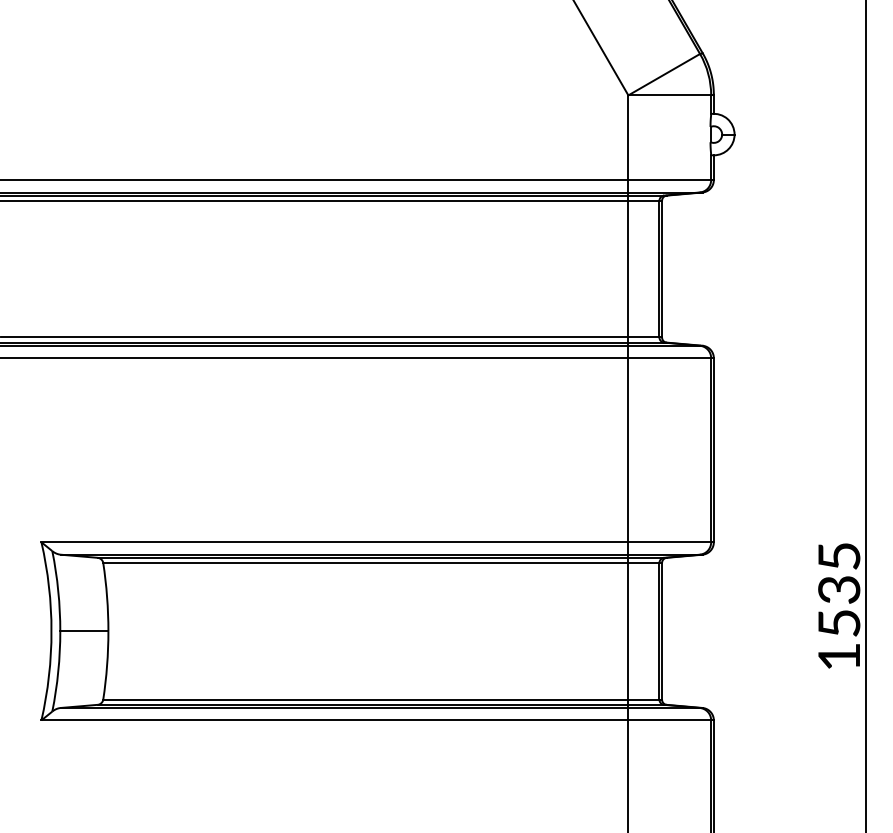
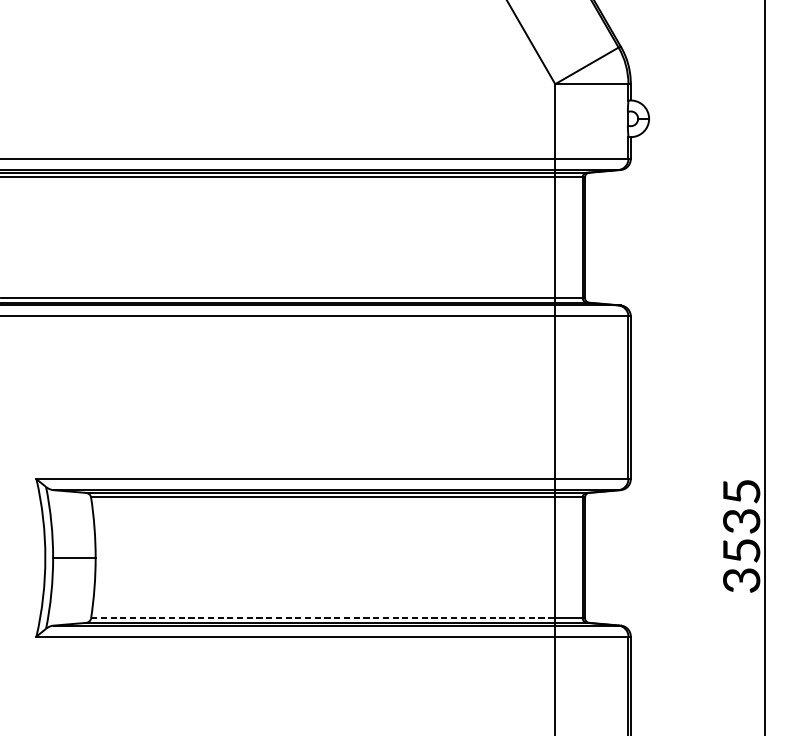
text: (839, 656) -> (741, 580), 1535 -> 3535
line: (365, 699) -> (322, 618), solid -> dashed

